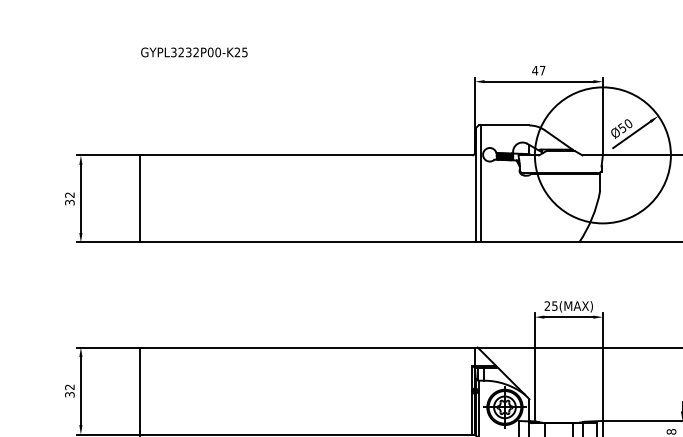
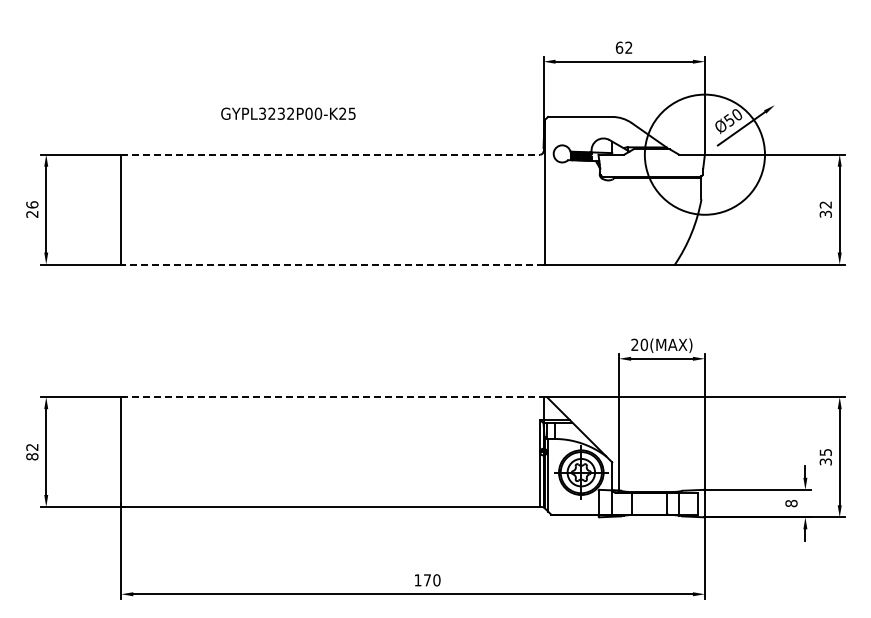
text: (194, 52) -> (288, 113), moved
text: (538, 70) -> (623, 47), 47 -> 62
line: (306, 155) -> (331, 154), solid -> dashed
circle: (602, 155) -> (704, 154), size x0.7
line: (481, 183) -> (551, 190), removed
text: (70, 198) -> (32, 209), 32 -> 26
line: (306, 242) -> (331, 264), solid -> dashed
text: (555, 305) -> (644, 344), 25(MAX) -> 20(MAX)
line: (307, 347) -> (332, 397), solid -> dashed
text: (70, 394) -> (32, 456), 32 -> 82

